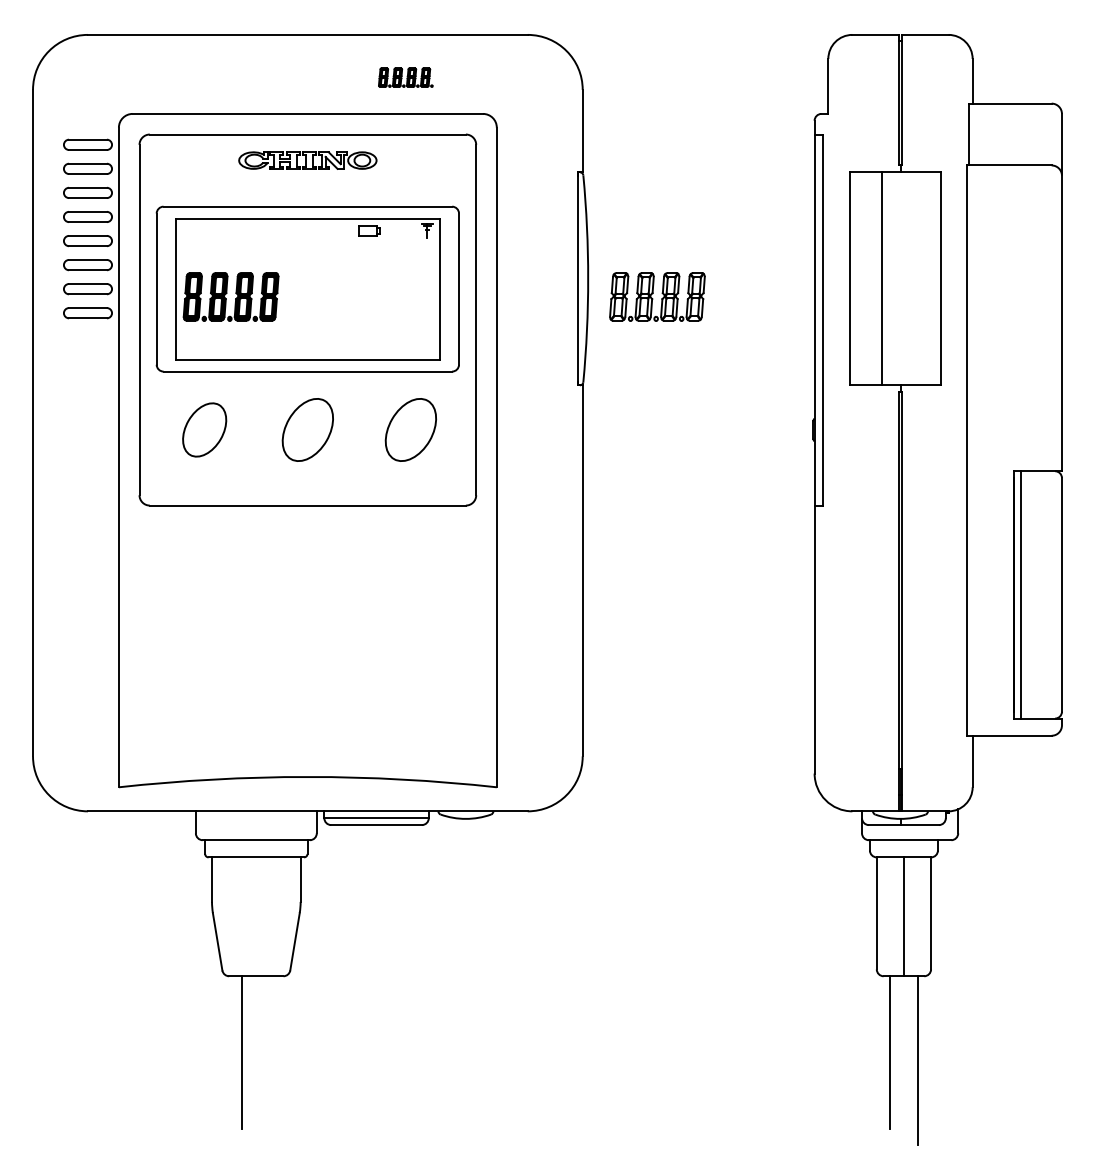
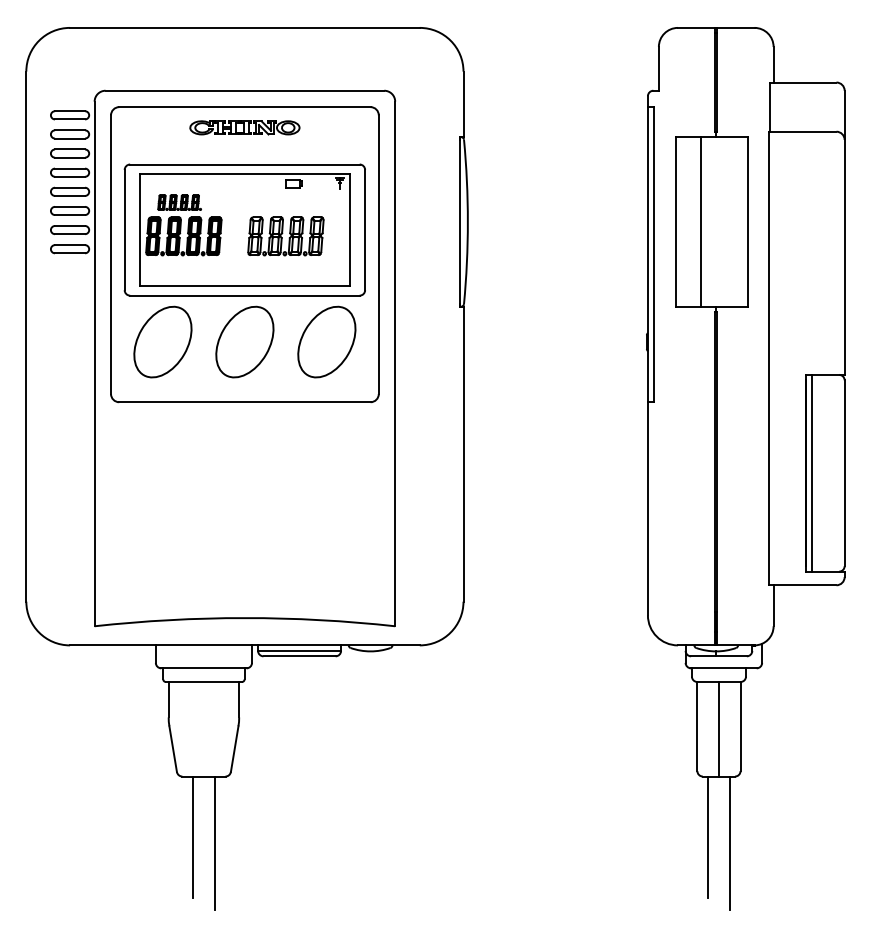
part: (405, 77) -> (179, 202), moved
part: (657, 296) -> (285, 235), moved
part: (204, 429) -> (162, 341), size x1.67
part: (307, 429) -> (244, 341), size x1.43
part: (410, 429) -> (326, 341), size x1.43
line: (270, 1060) -> (215, 843), added

